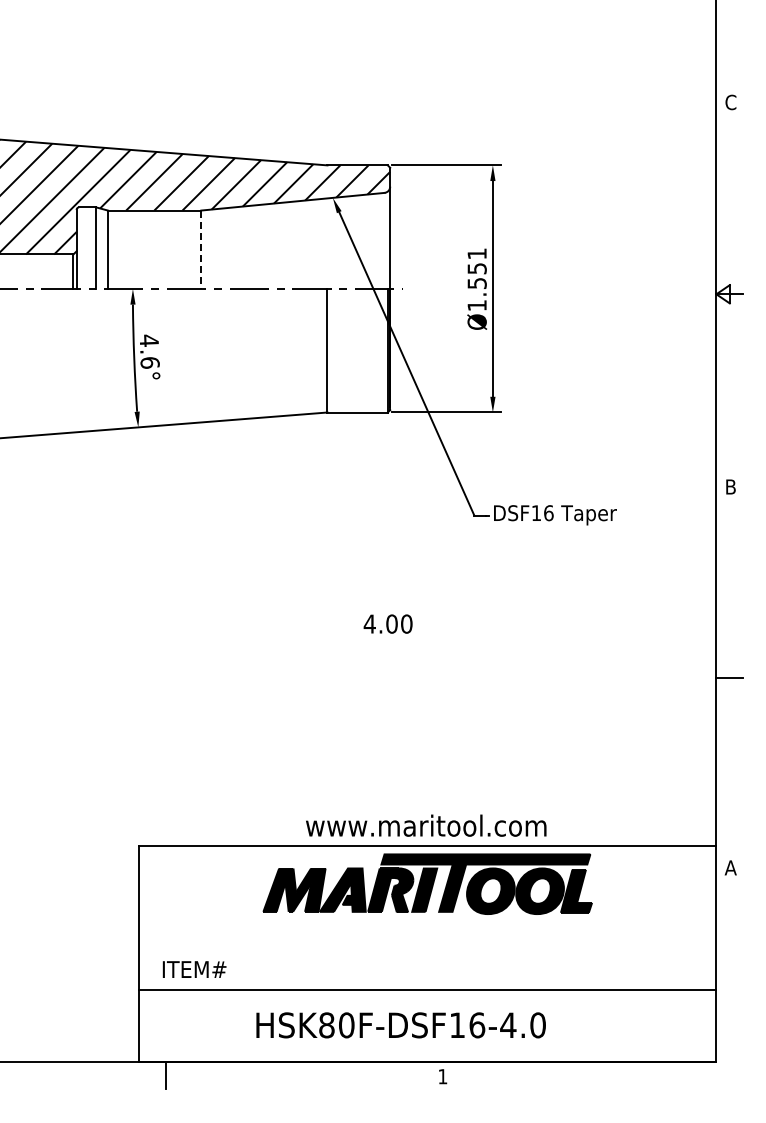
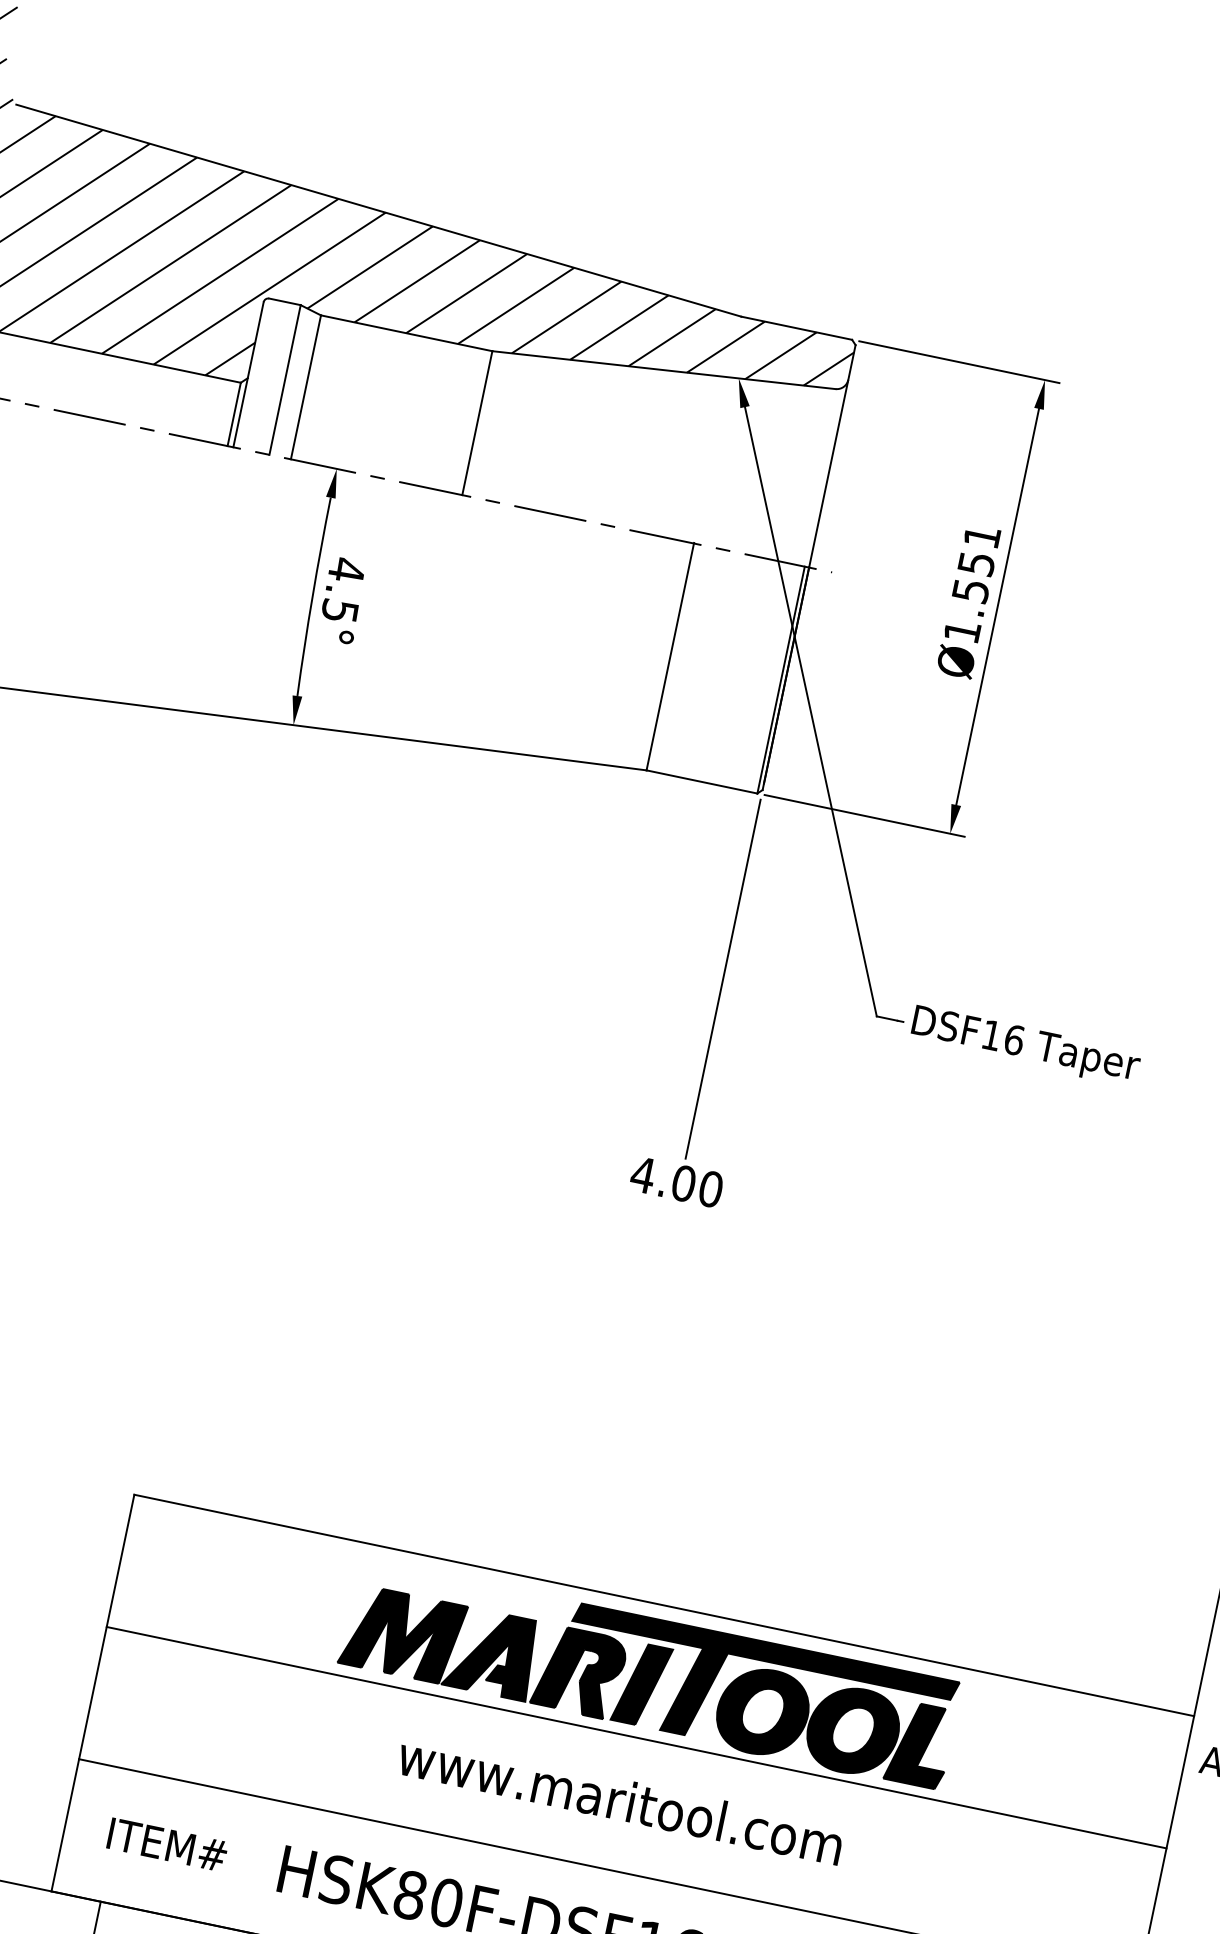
line: (201, 250) -> (477, 424), dashed -> solid
text: (149, 362) -> (338, 610), 4.6° -> 4.5°
line: (390, 512) -> (723, 978), added
text: (426, 825) -> (621, 1799), moved
line: (427, 918) -> (636, 1737), added
text: (194, 969) -> (167, 1844), moved

